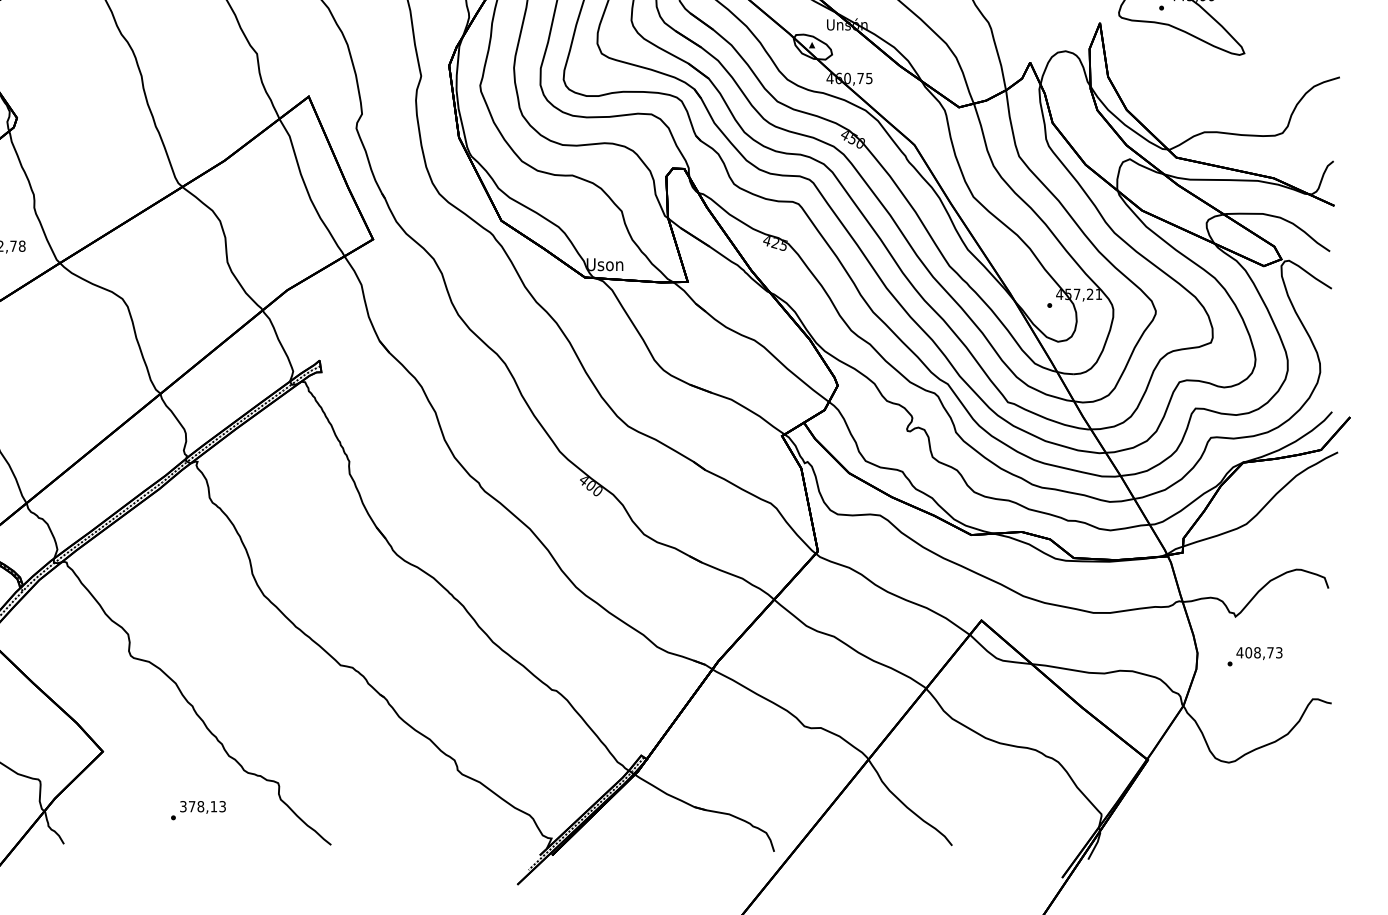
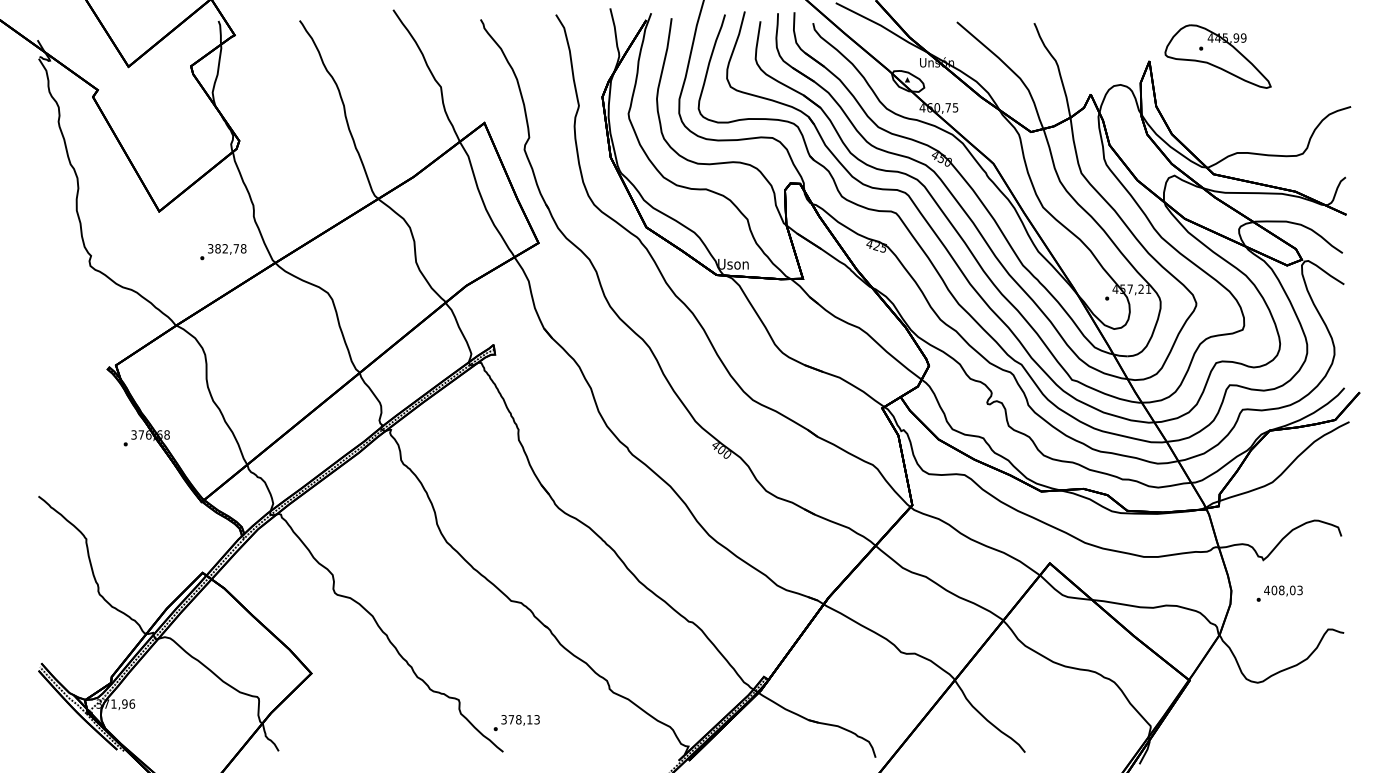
text: (1270, 652) -> (1292, 590), 408,73 -> 408,03
text: (198, 811) -> (516, 723), moved

